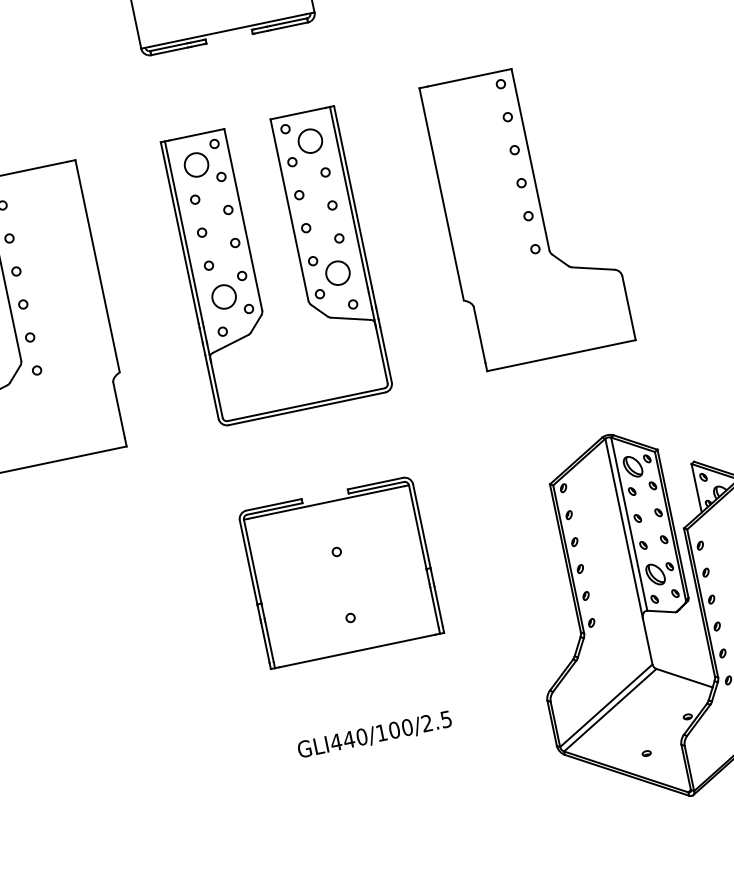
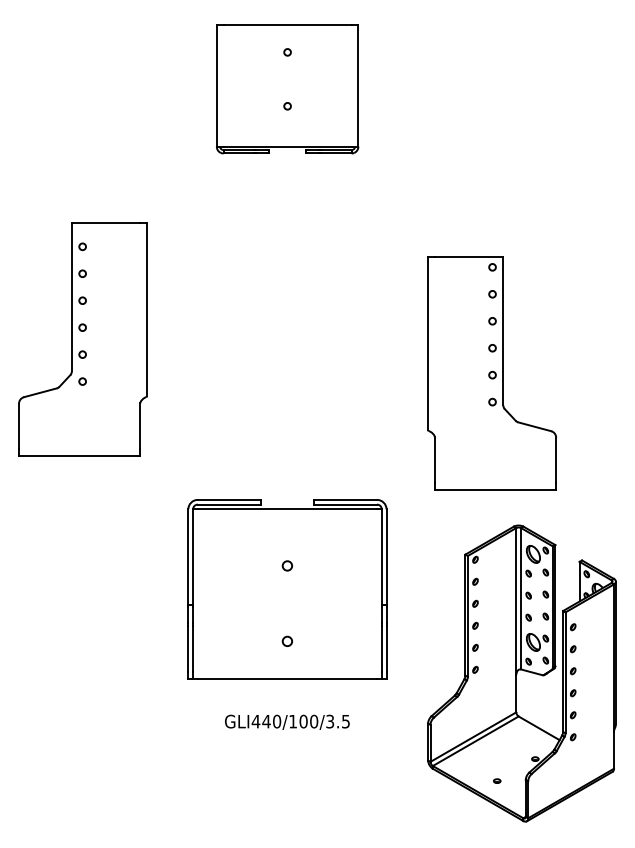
part: (526, 214) -> (491, 373), moved
part: (255, 271) -> (269, 339), removed
part: (341, 572) -> (287, 589), size x1.4
text: (427, 723) -> (330, 721), GLI440/100/2.5 -> GLI440/100/3.5

